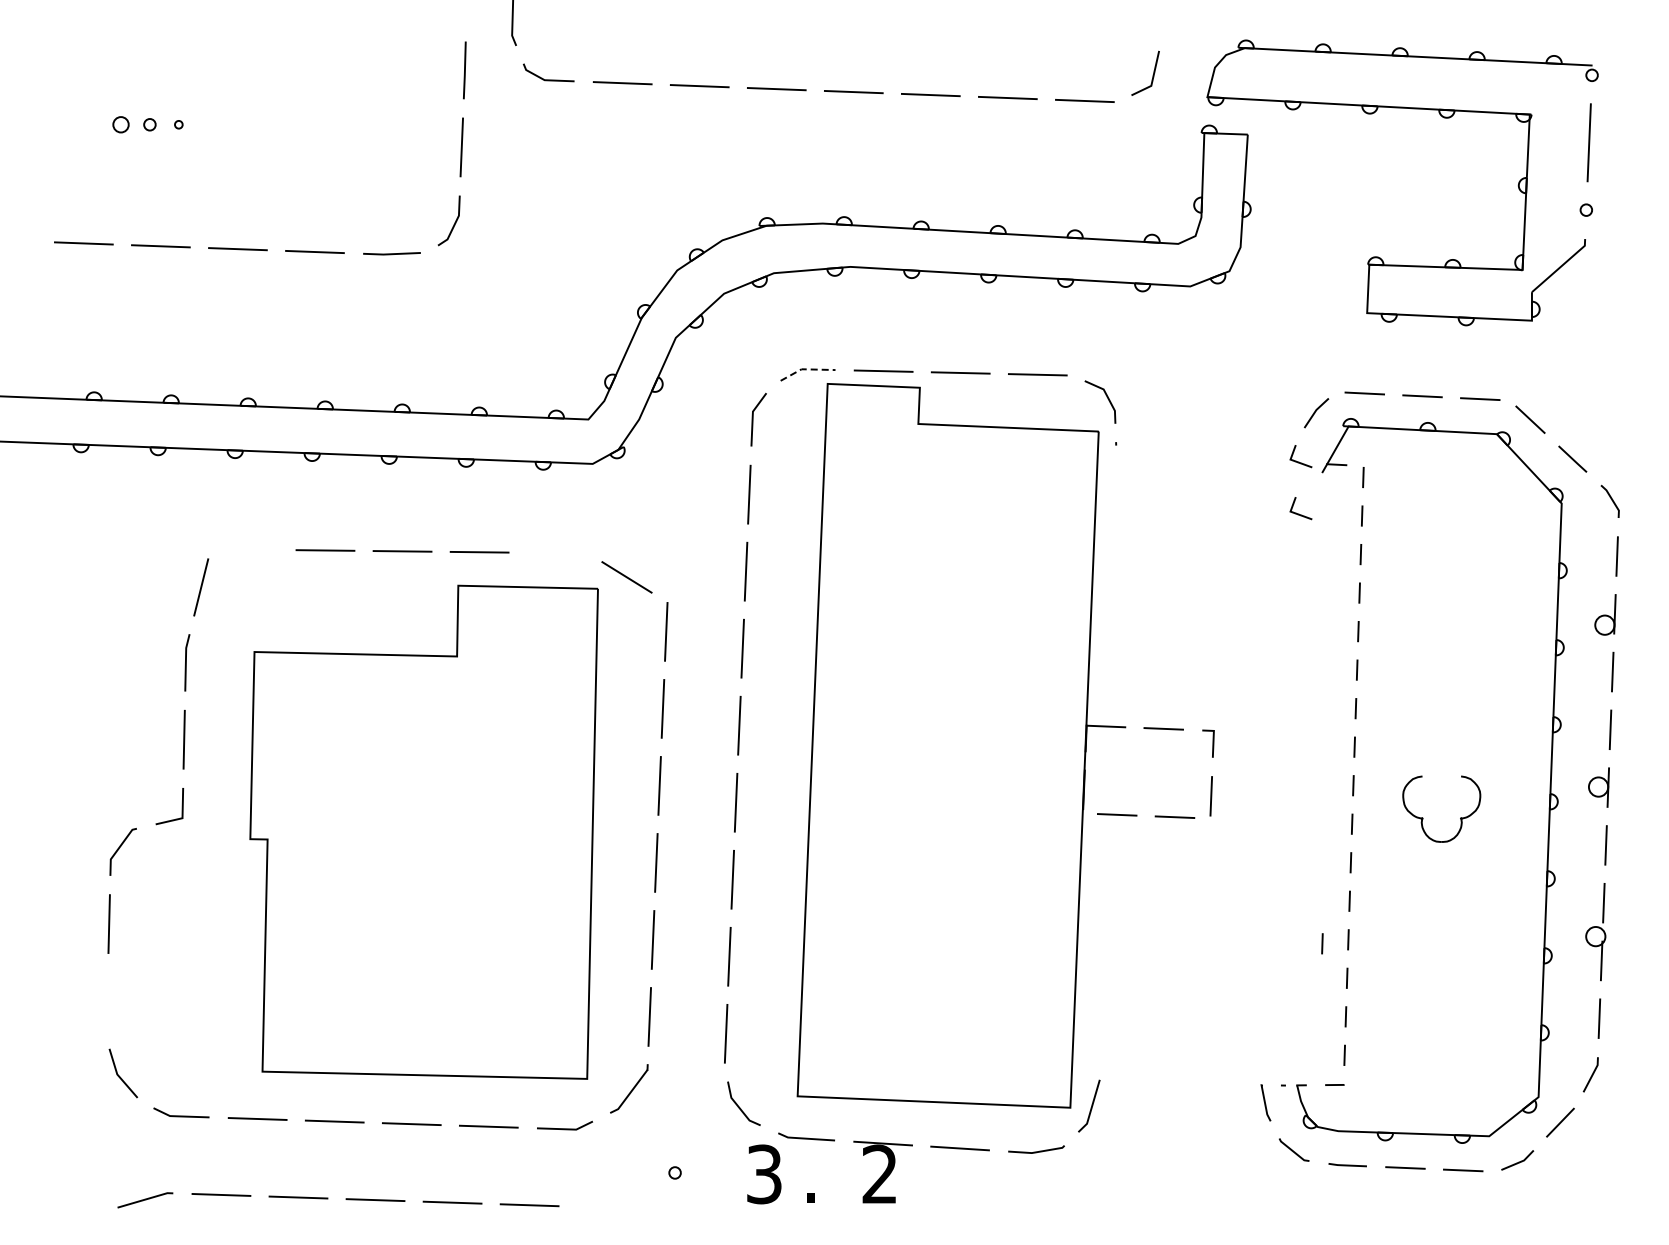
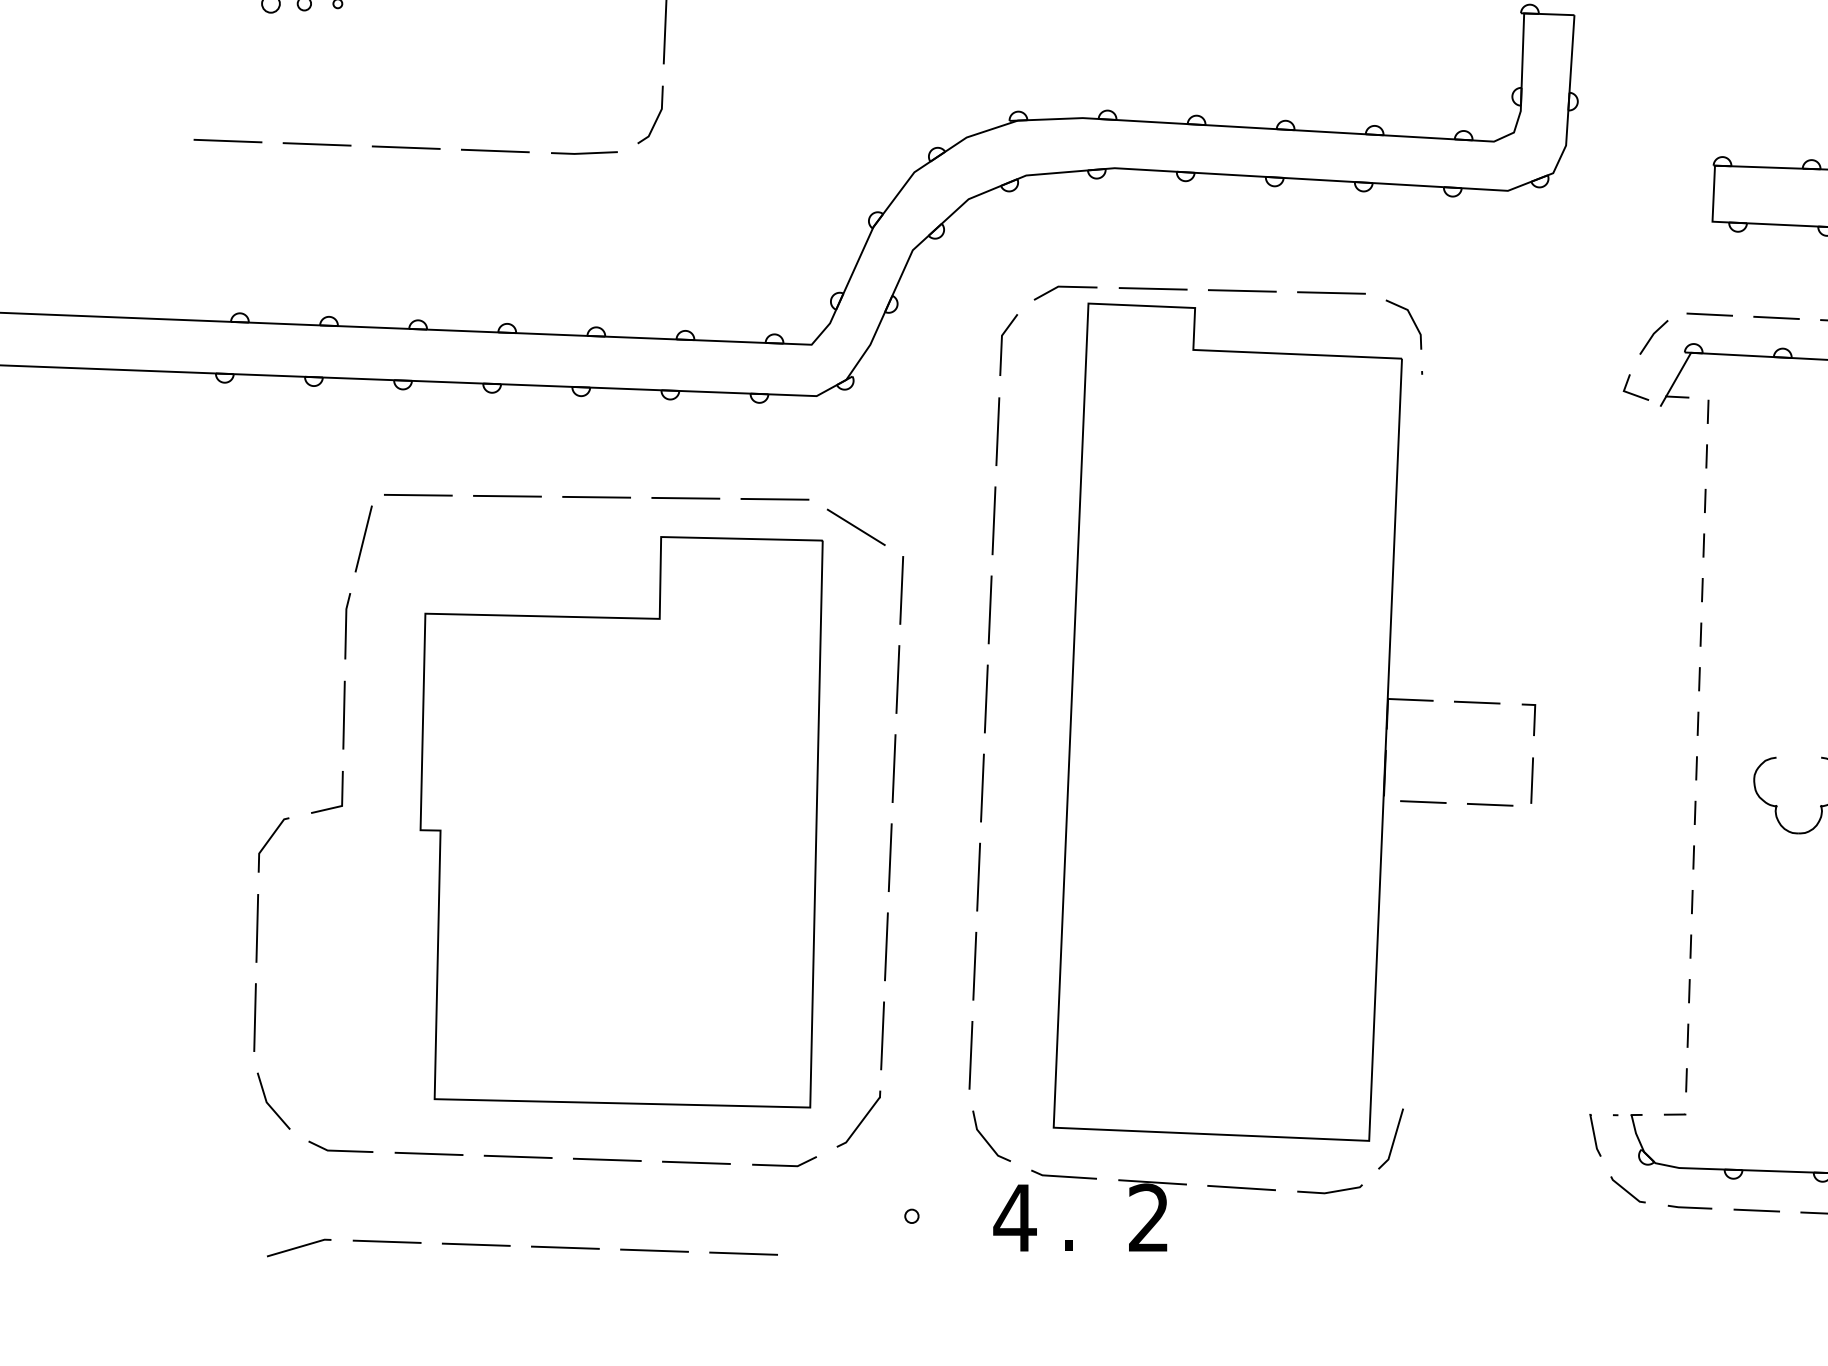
line: (806, 369) -> (1063, 286), dashed -> solid
line: (1299, 513) -> (1634, 453), removed
line: (248, 549) -> (418, 495), added
line: (556, 552) -> (774, 498), added
line: (1322, 943) -> (1660, 950), removed
line: (107, 1001) -> (255, 1017), added
text: (764, 1174) -> (1015, 1218), 3 -> 4

